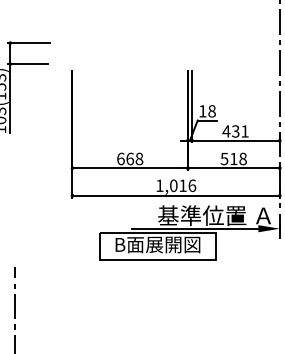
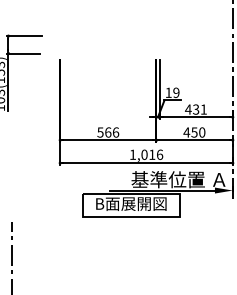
text: (212, 110) -> (176, 92), 18 -> 19
text: (130, 158) -> (108, 132), 668 -> 566
text: (233, 158) -> (194, 132), 518 -> 450

